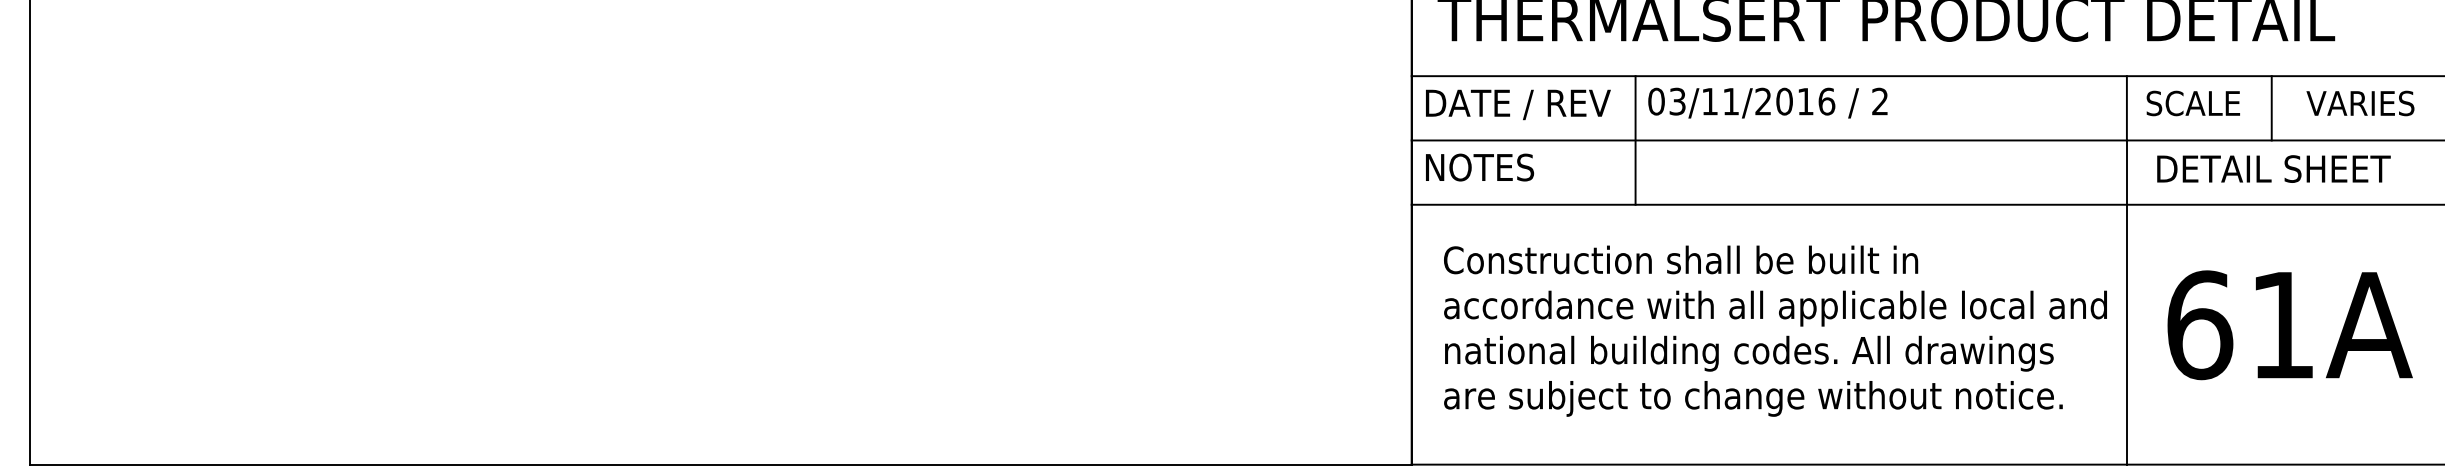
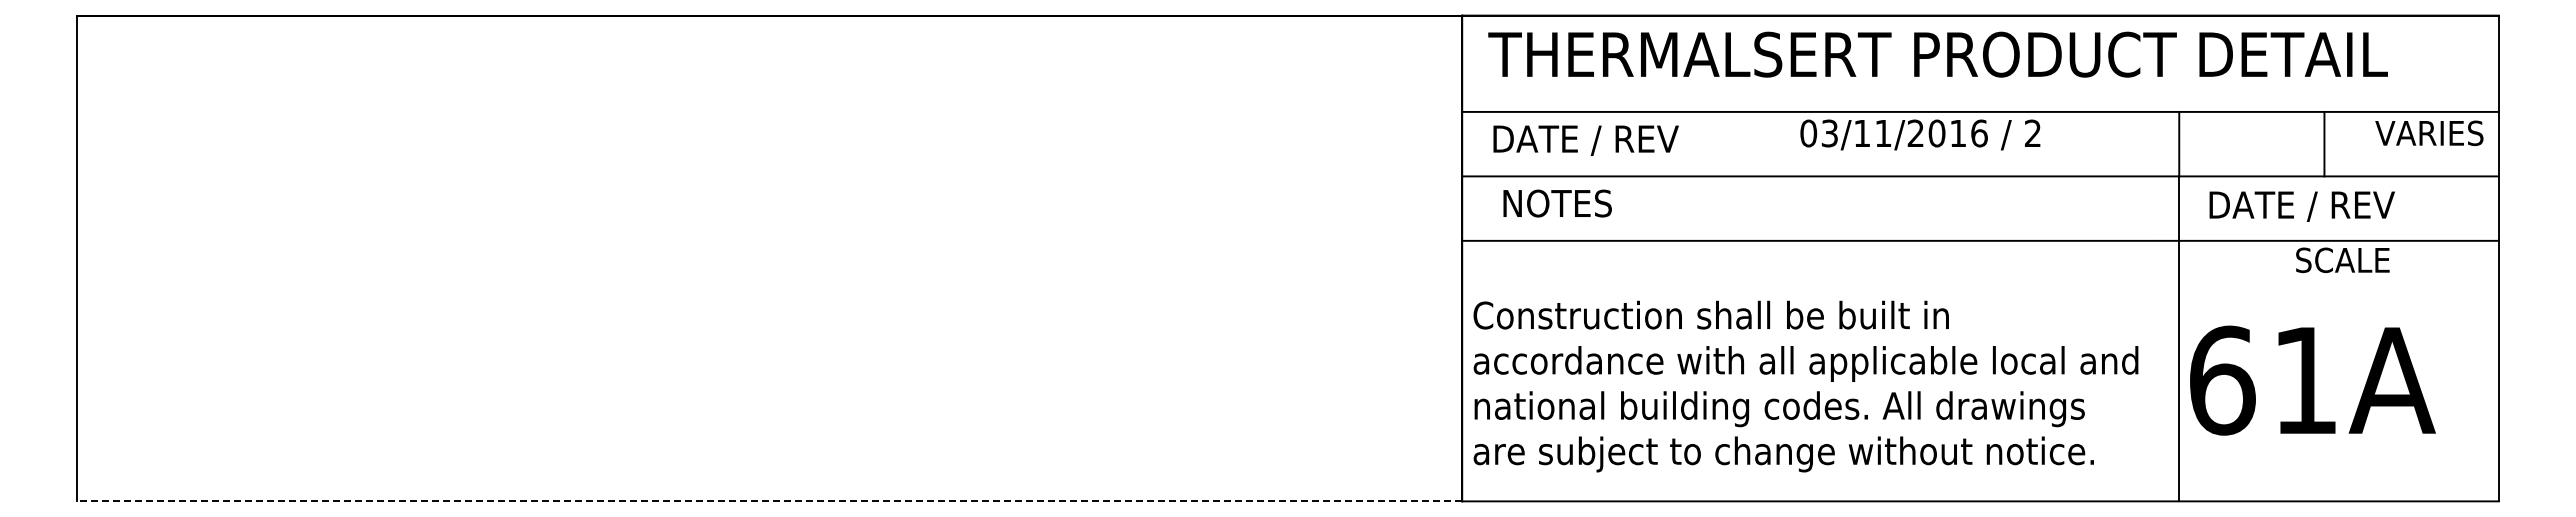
text: (1768, 102) -> (1920, 134), moved
text: (2360, 102) -> (2429, 132), moved
text: (2192, 103) -> (2342, 260), moved
text: (1517, 104) -> (1585, 140), moved
line: (1635, 139) -> (1686, 175), removed
text: (1479, 167) -> (1557, 203), moved
text: (2284, 170) -> (2337, 206), DETAIL SHEET -> DATE / REV
text: (2289, 325) -> (2312, 380), moved
text: (1775, 331) -> (1805, 386), moved
line: (720, 464) -> (769, 501), solid -> dashed

